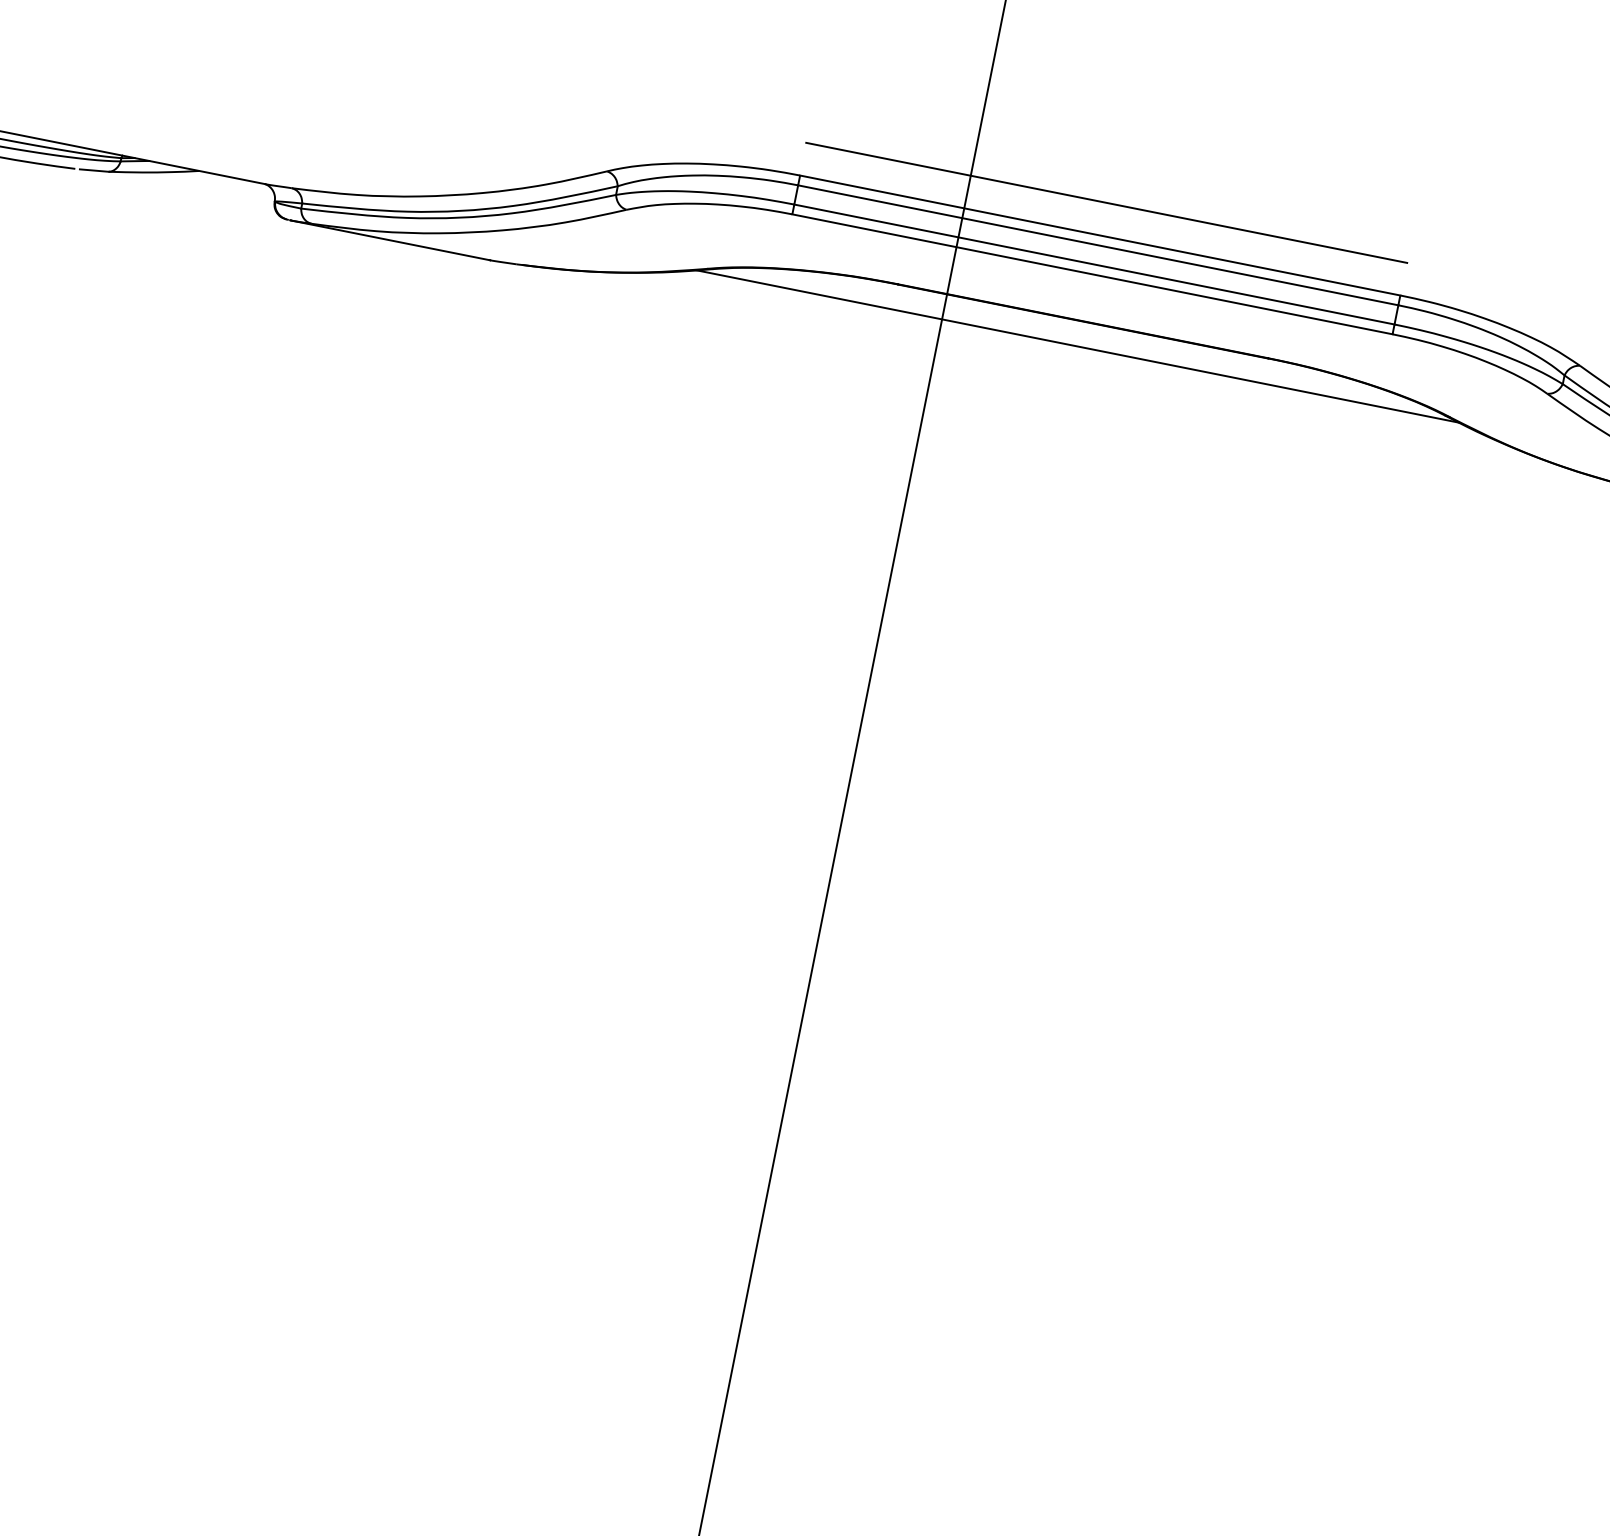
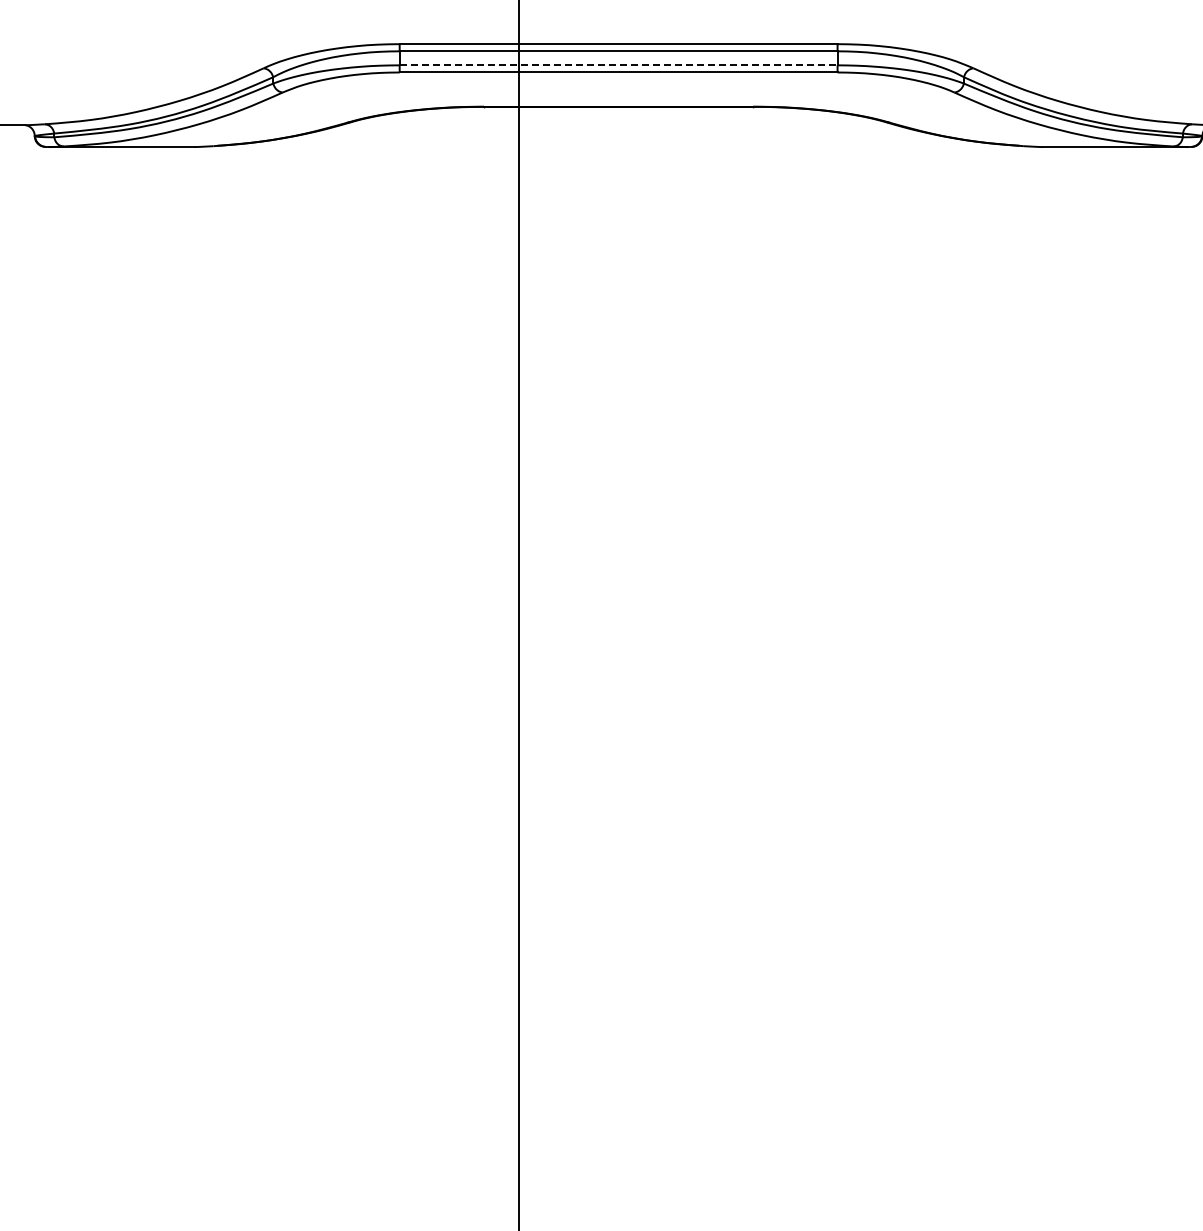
line: (1106, 203) -> (618, 20), removed
line: (1094, 264) -> (618, 65), solid -> dashed
line: (1077, 346) -> (618, 125), removed

